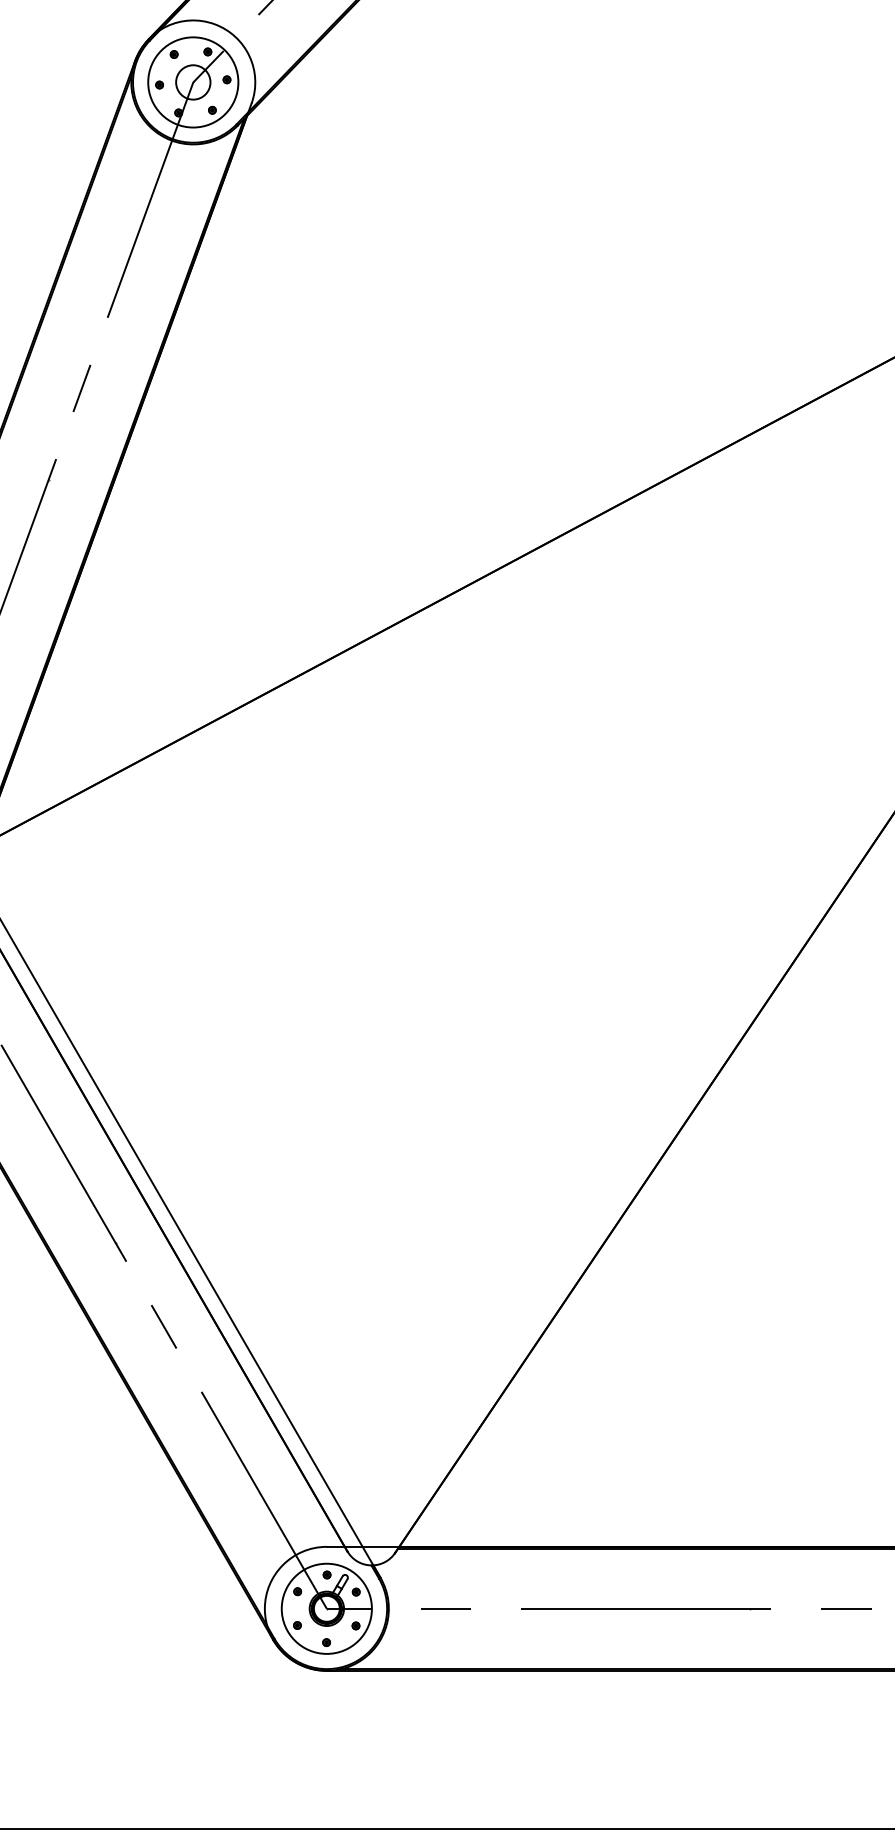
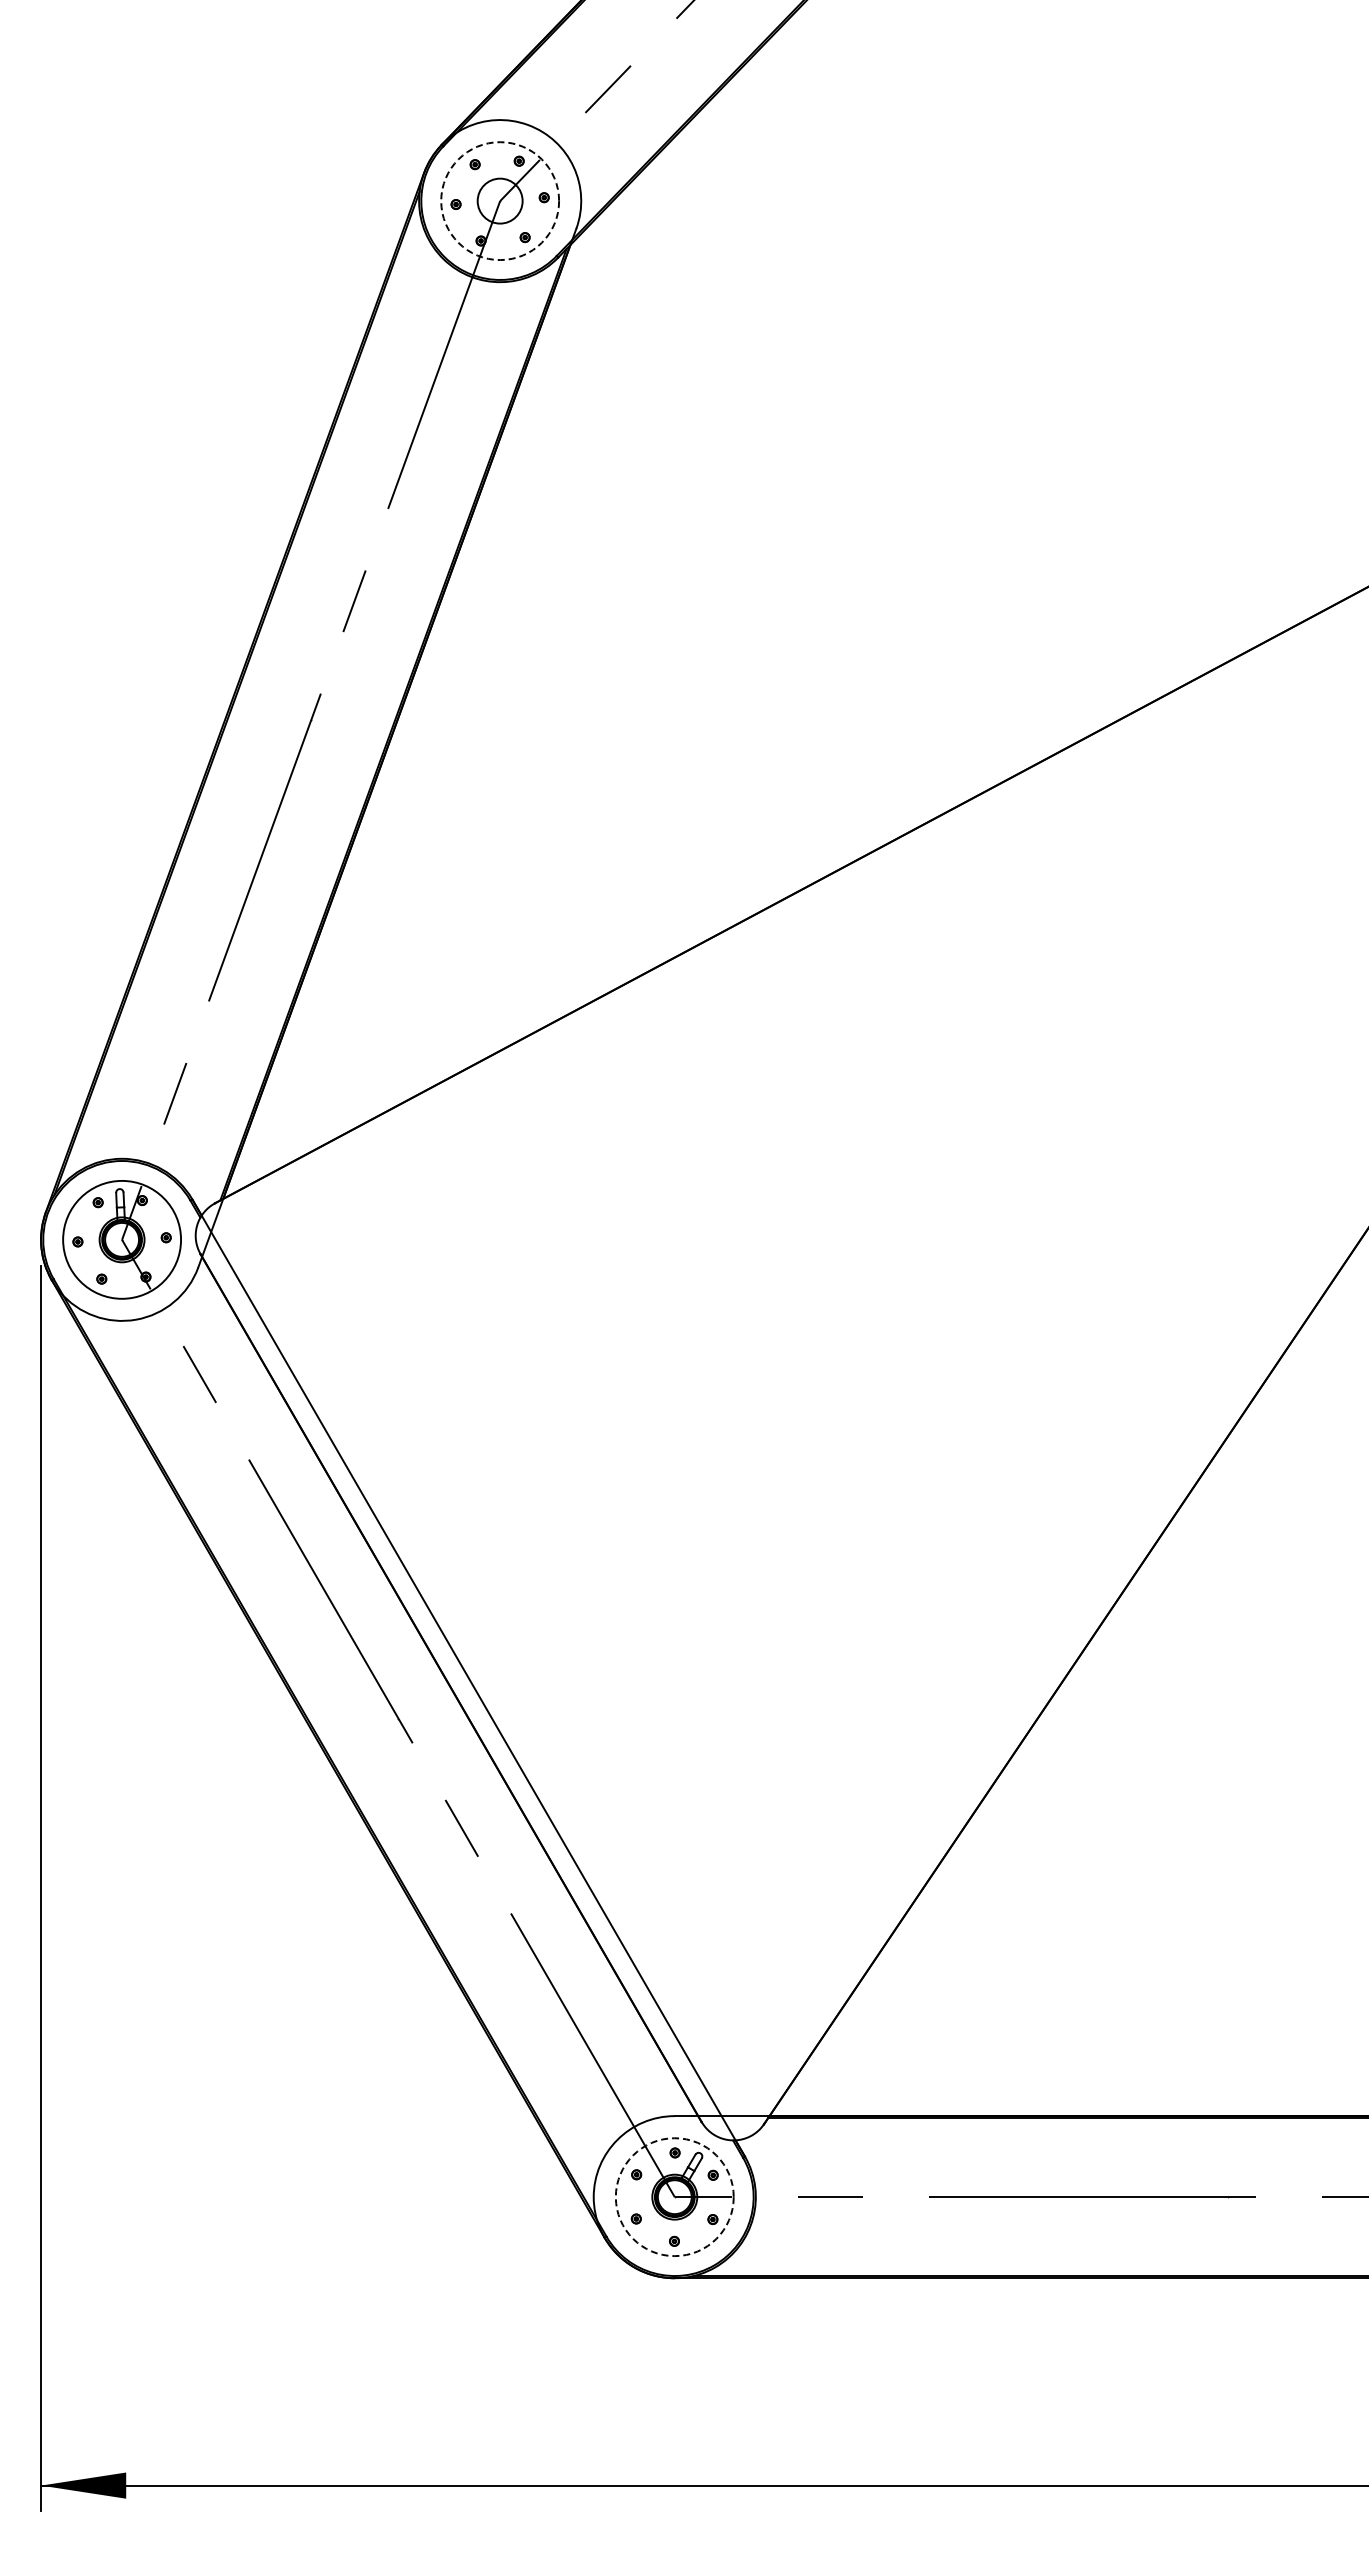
circle: (193, 82) -> (500, 201), solid -> dashed
circle: (326, 1609) -> (674, 2197), solid -> dashed

